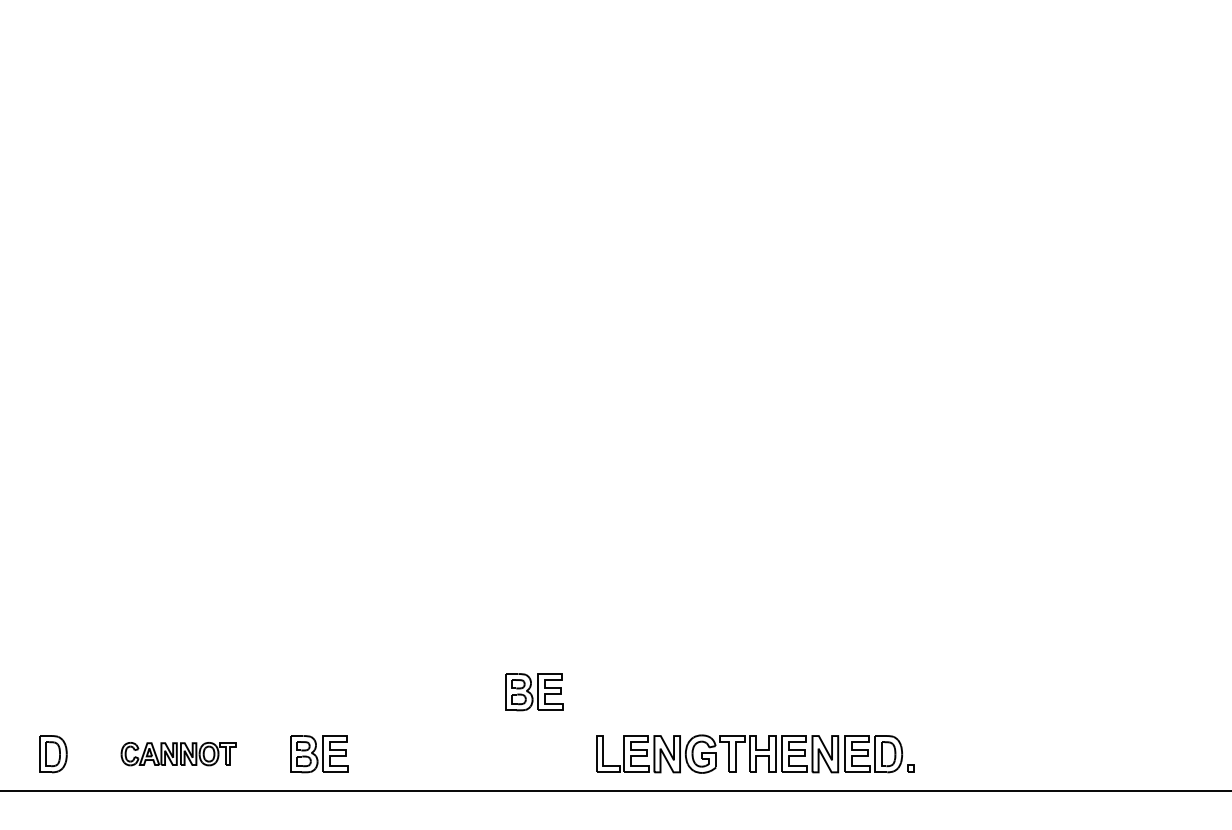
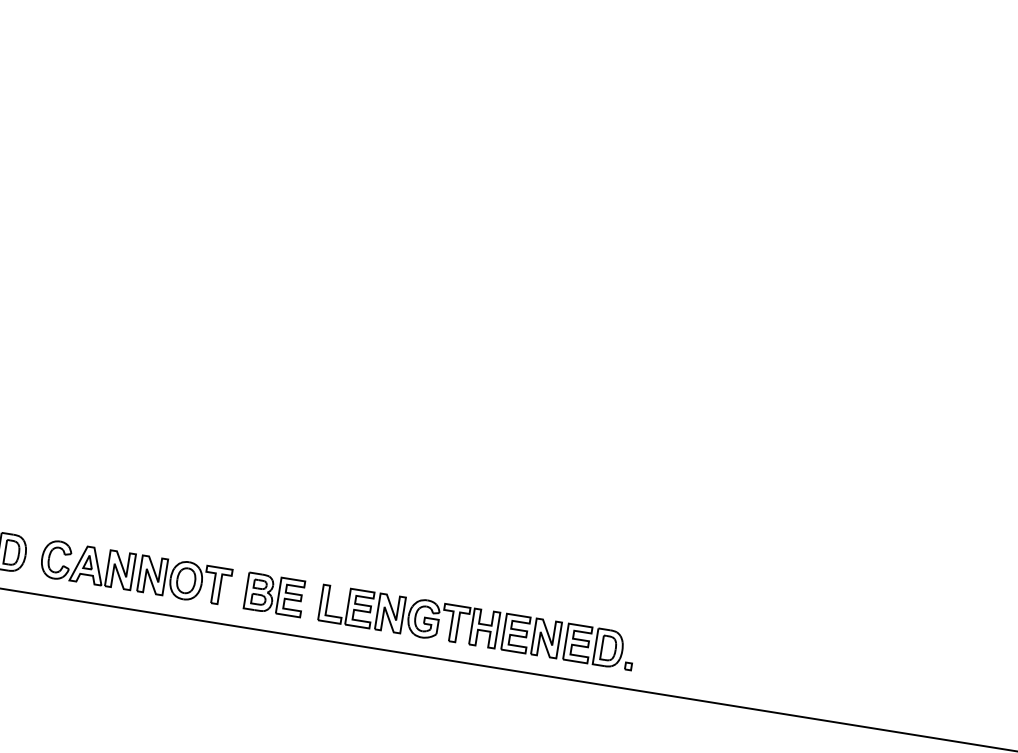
part: (534, 692) -> (497, 568), removed
part: (178, 753) -> (136, 572), size x1.67
part: (755, 753) -> (477, 626), moved

